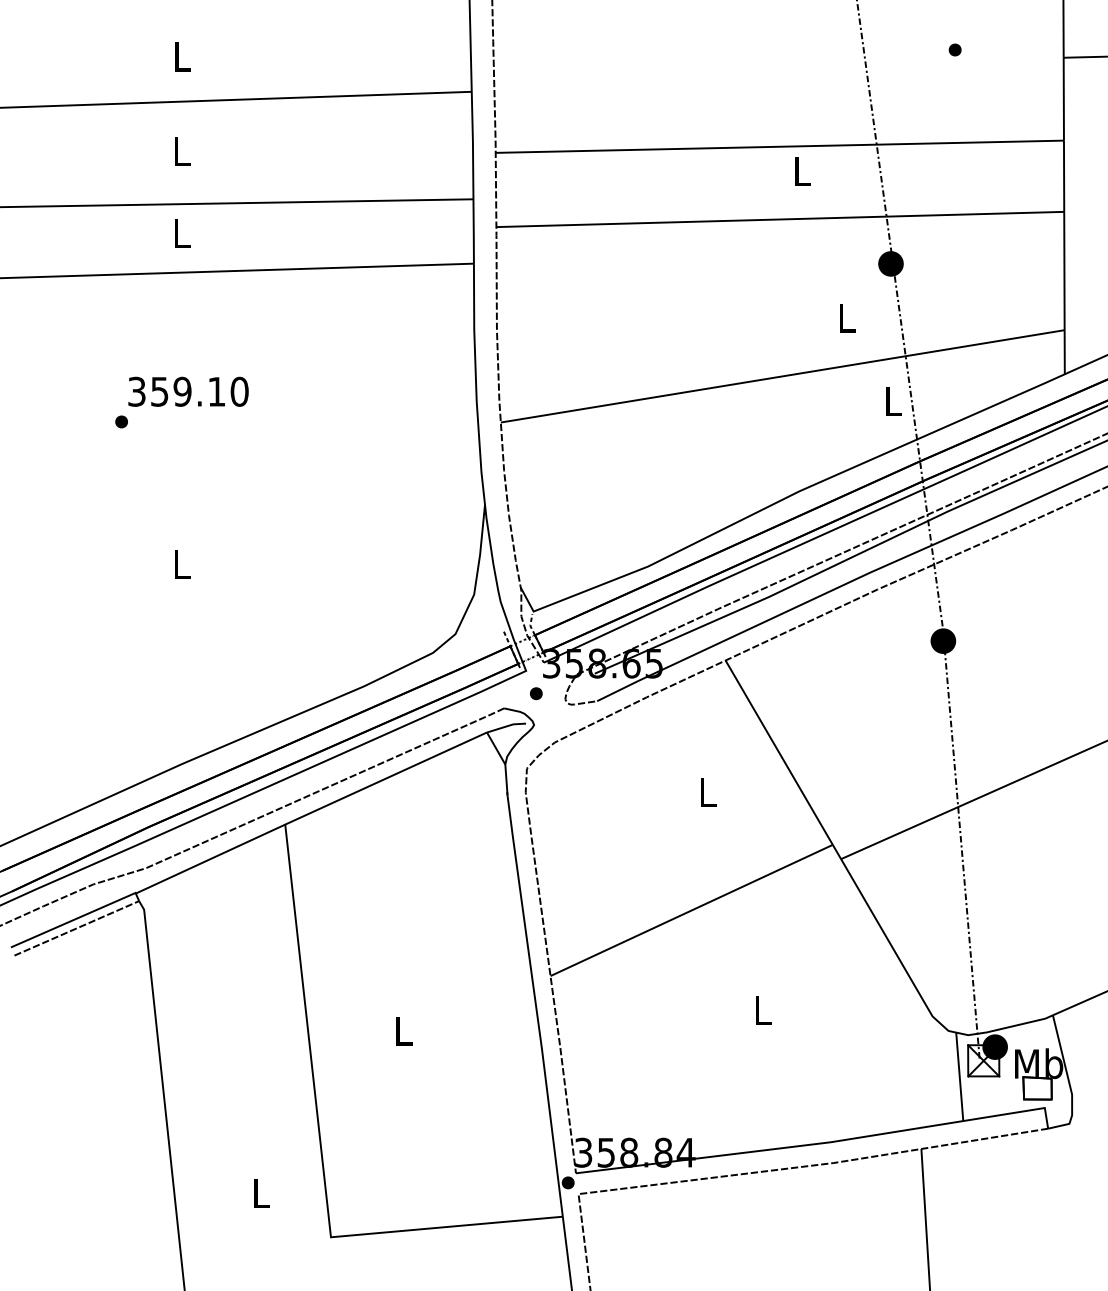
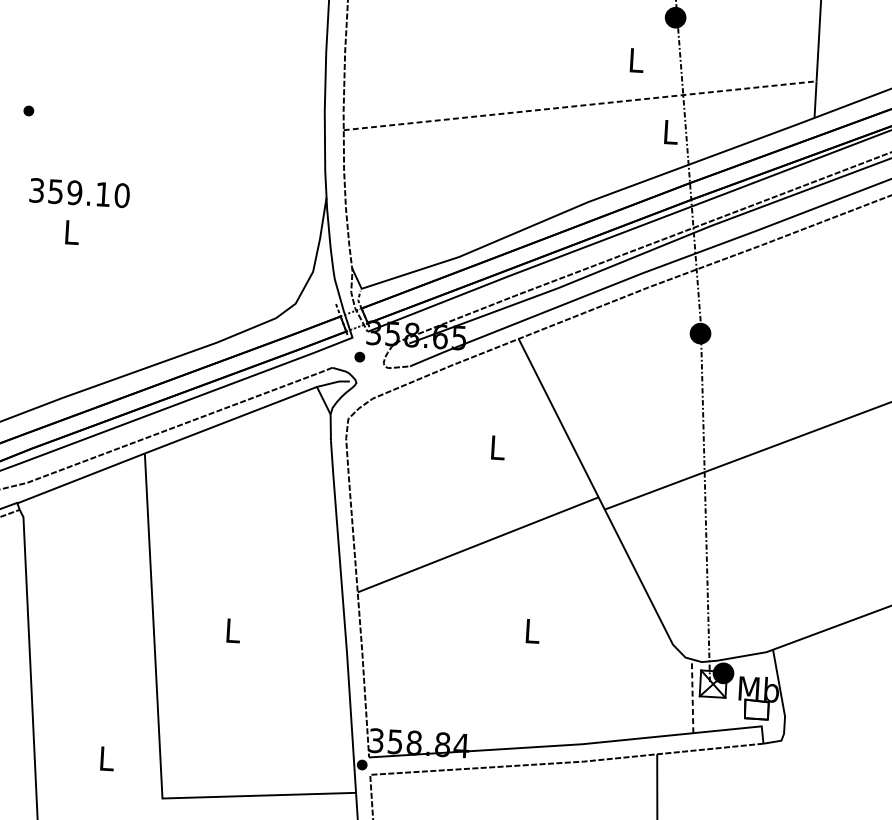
line: (782, 376) -> (579, 105), solid -> dashed
text: (188, 391) -> (79, 192), moved
line: (959, 1076) -> (692, 695), solid -> dashed

